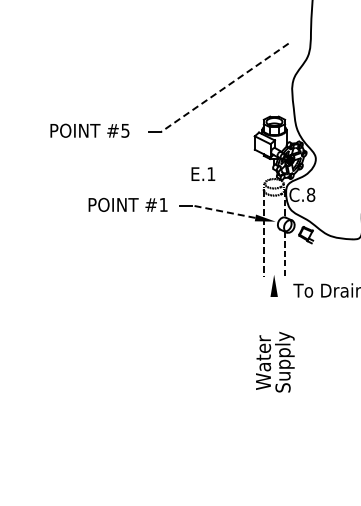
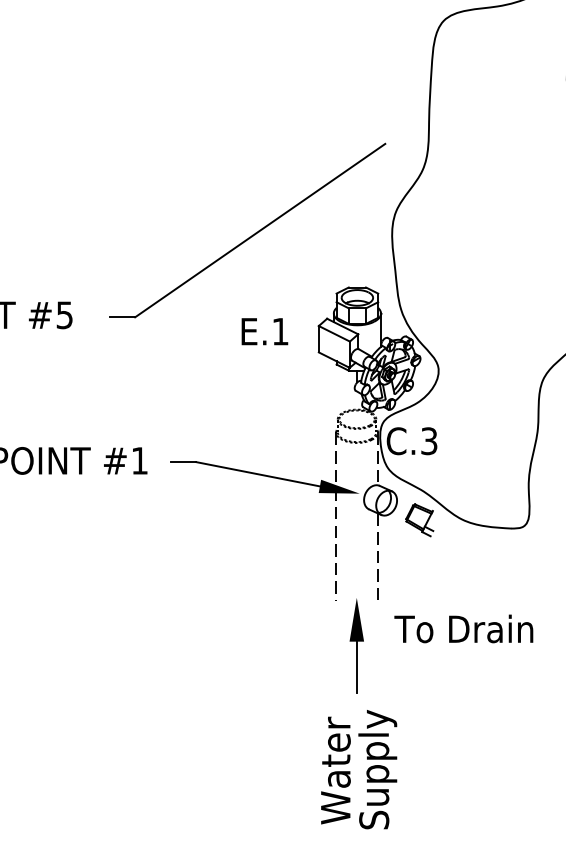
line: (224, 88) -> (259, 232), dashed -> solid
text: (203, 173) -> (265, 330), moved
text: (311, 194) -> (430, 440), C.8 -> C.3
line: (223, 211) -> (257, 473), dashed -> solid
line: (274, 309) -> (357, 666), added

